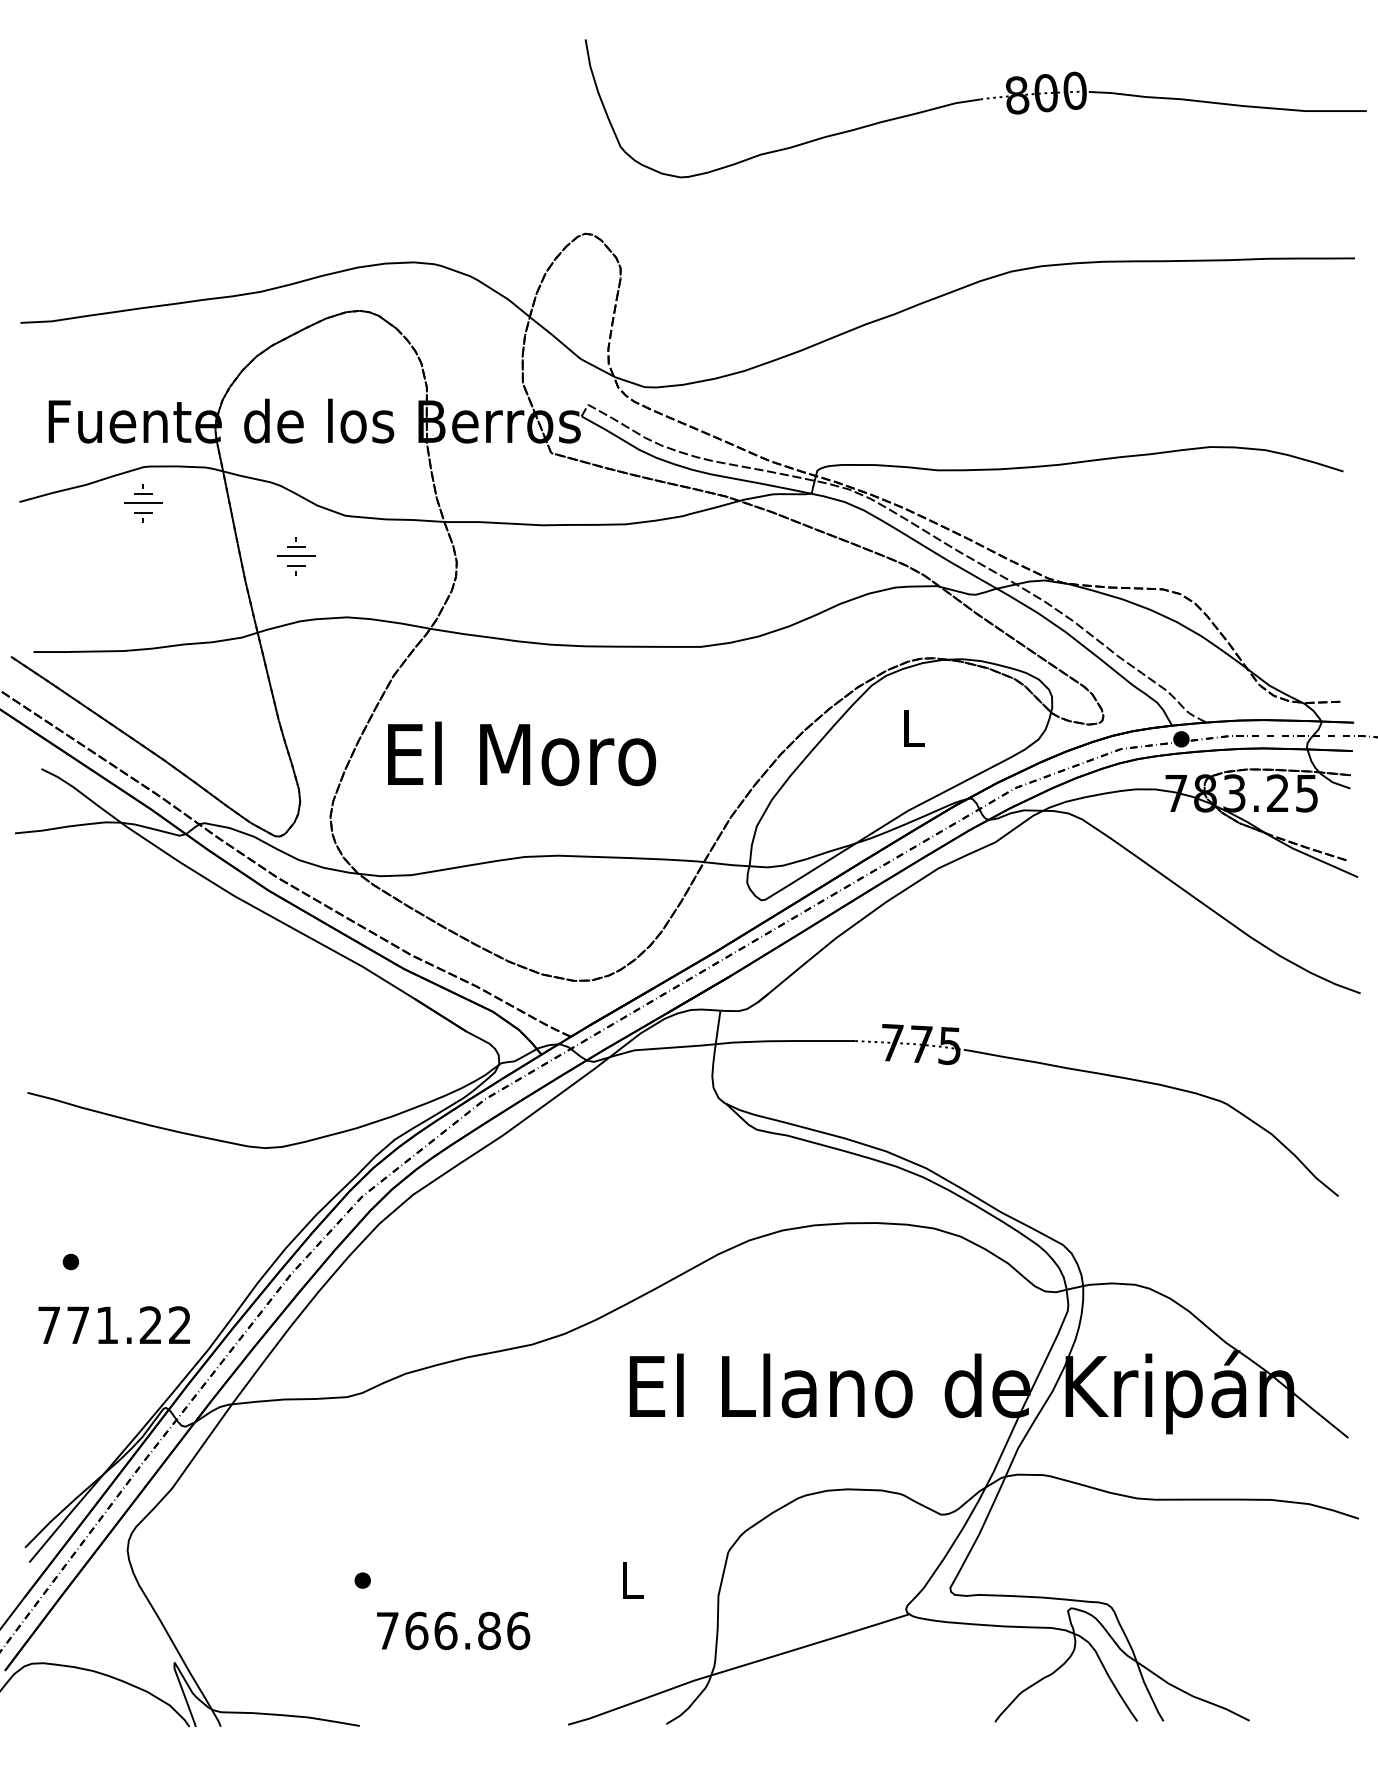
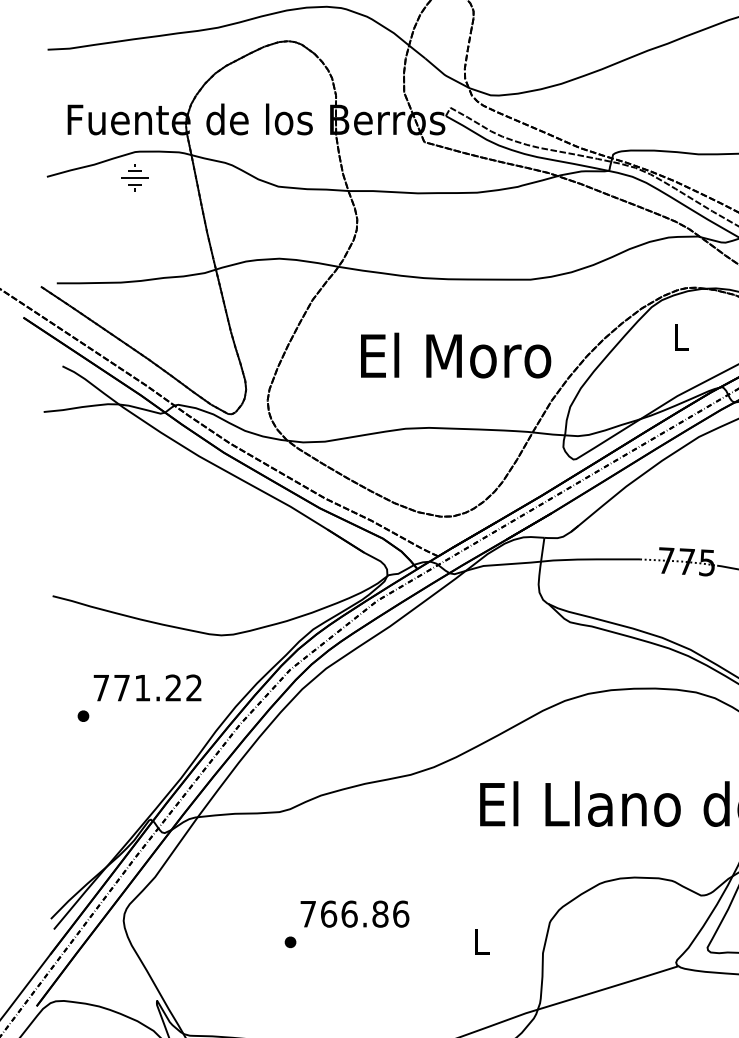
part: (296, 556) -> (243, 215), removed
text: (522, 753) -> (456, 355), moved
text: (113, 1324) -> (147, 687), moved
text: (453, 1630) -> (354, 913), moved

